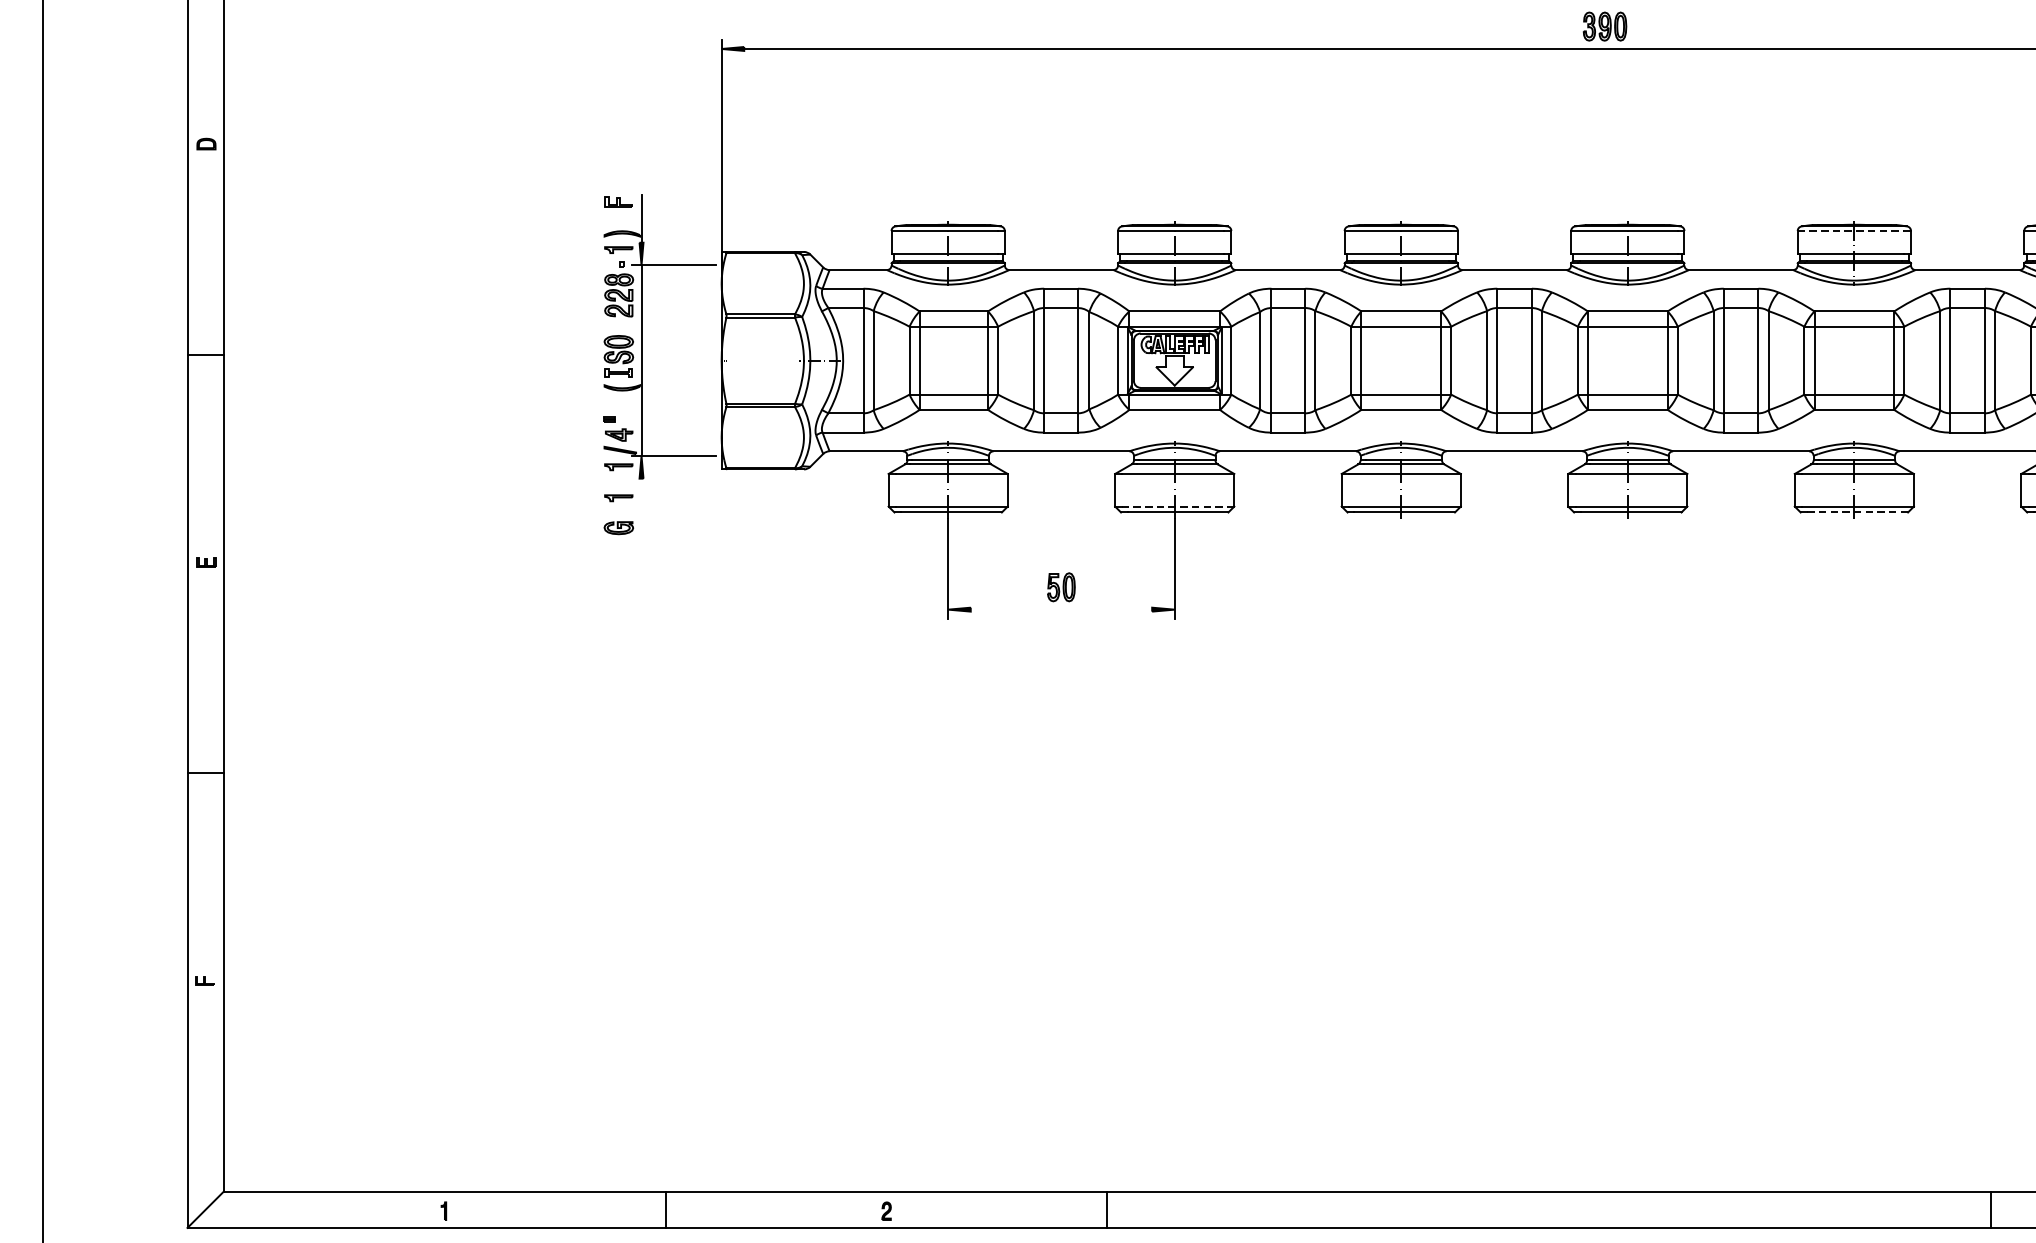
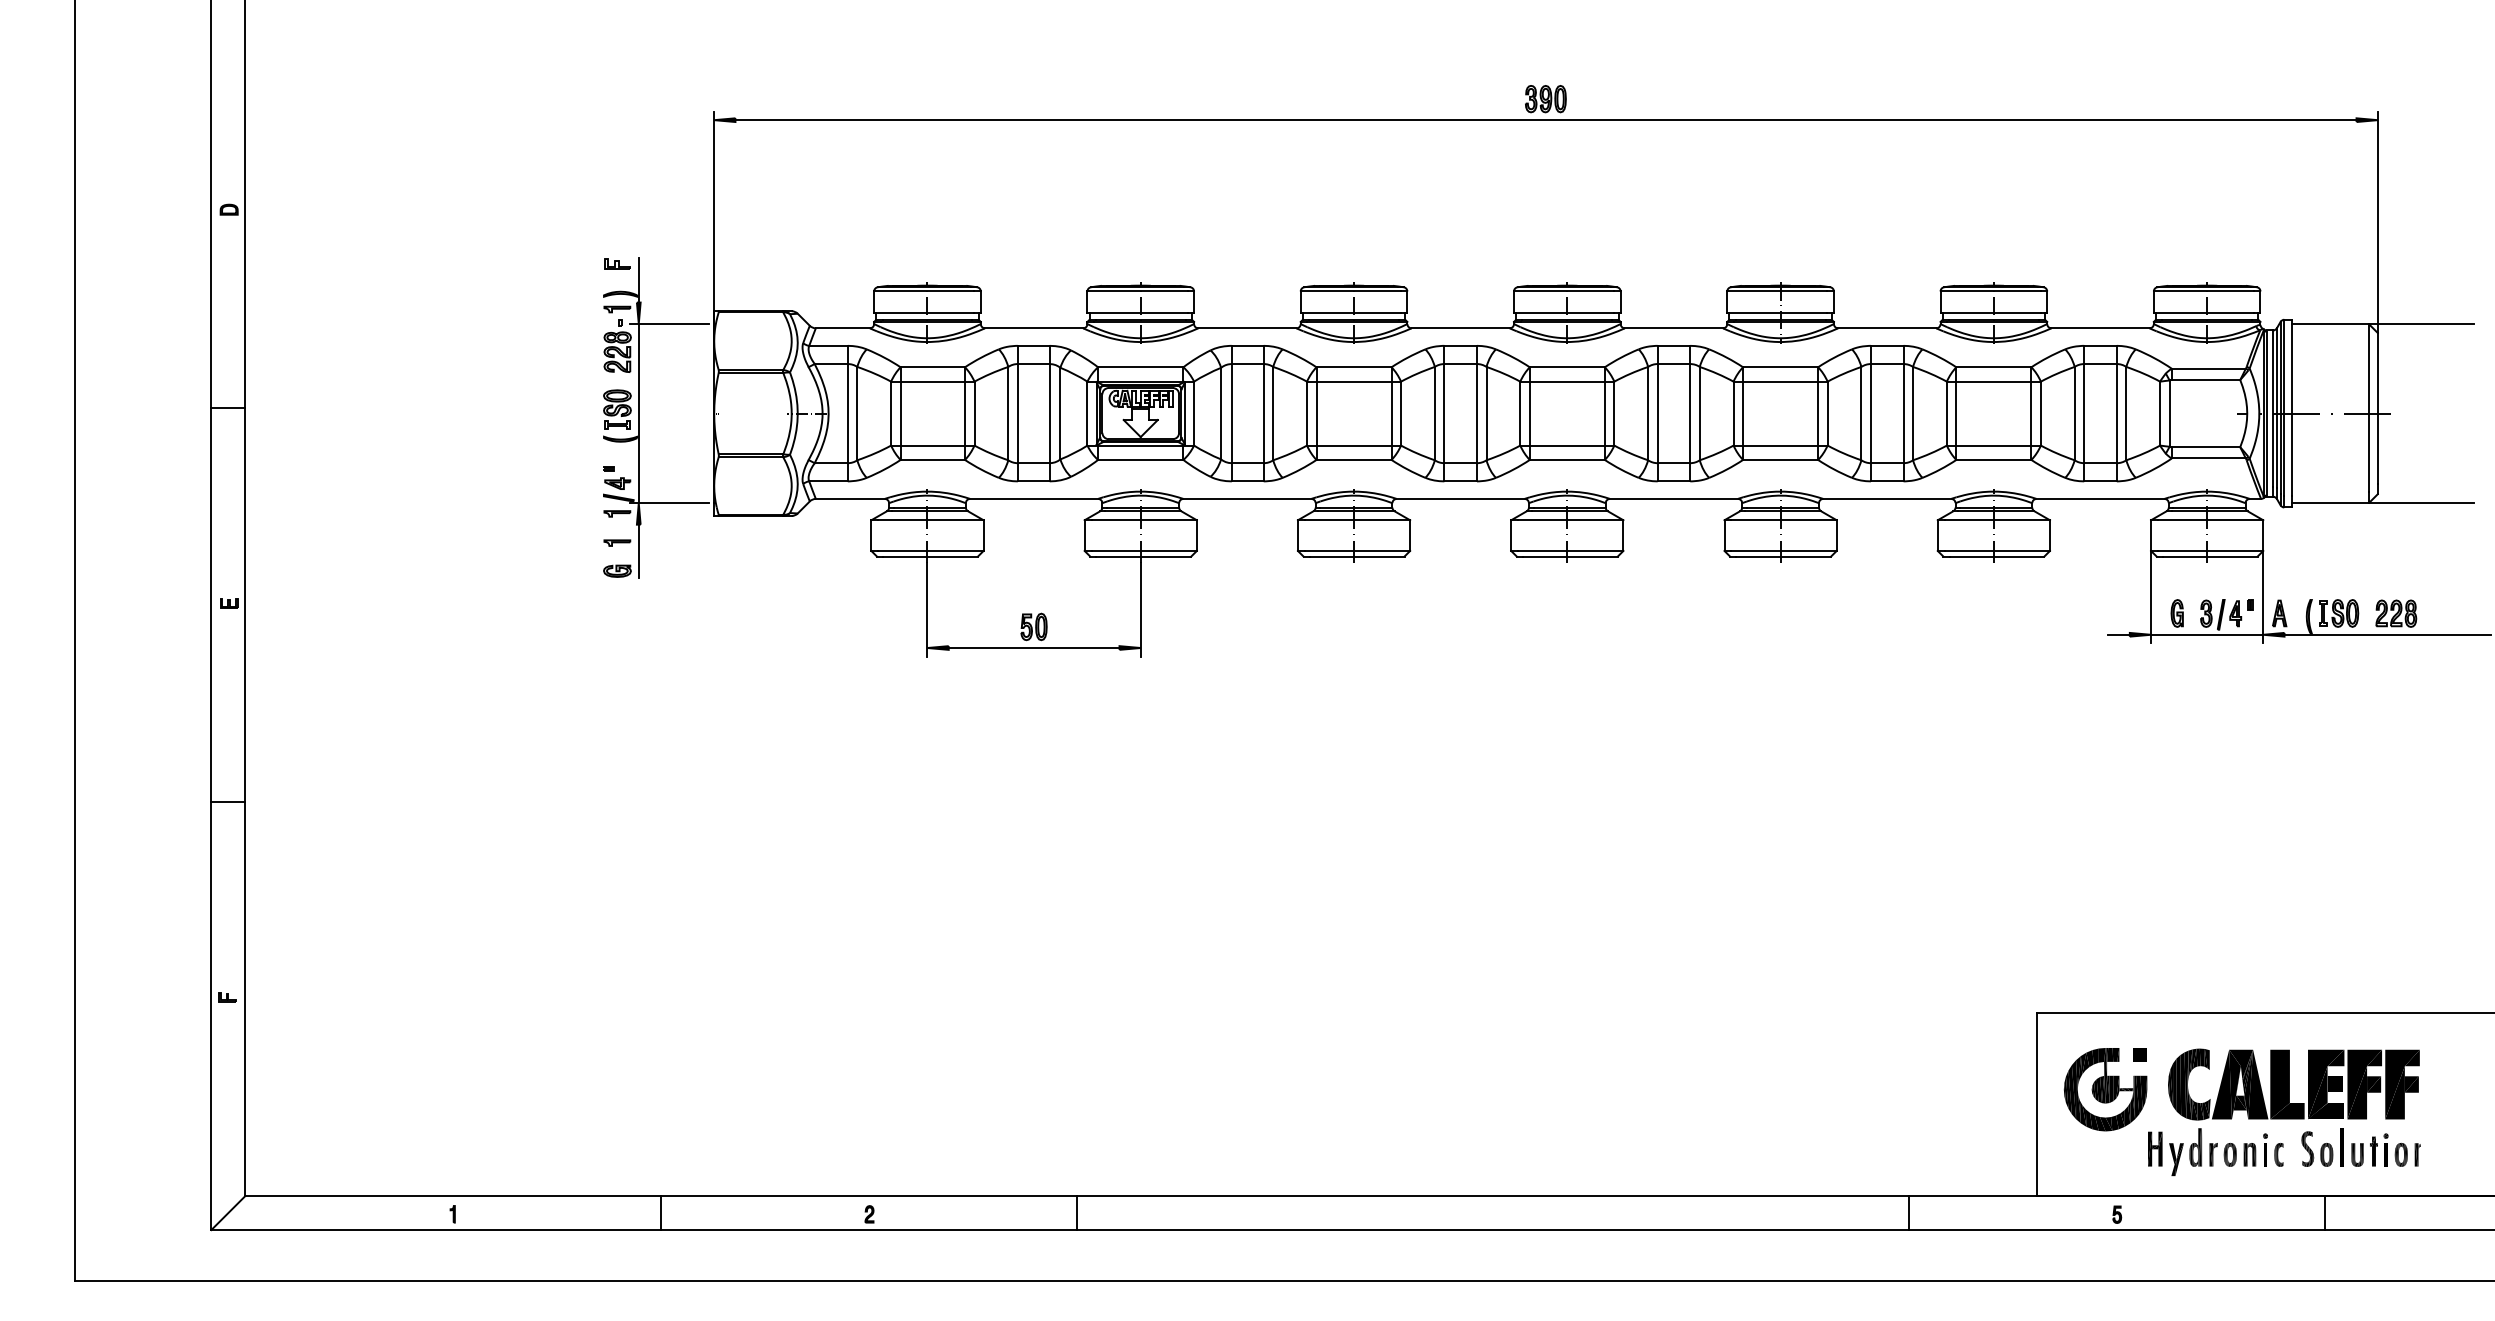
line: (1851, 230) -> (1777, 291), dashed -> solid
line: (641, 506) -> (638, 550), added
line: (1178, 506) -> (1144, 550), dashed -> solid
line: (1857, 512) -> (1783, 556), dashed -> solid
line: (1060, 610) -> (1033, 648), added

